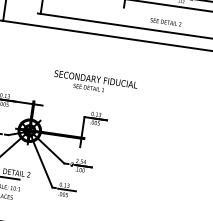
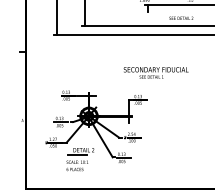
text: (94, 82) -> (155, 72), moved

